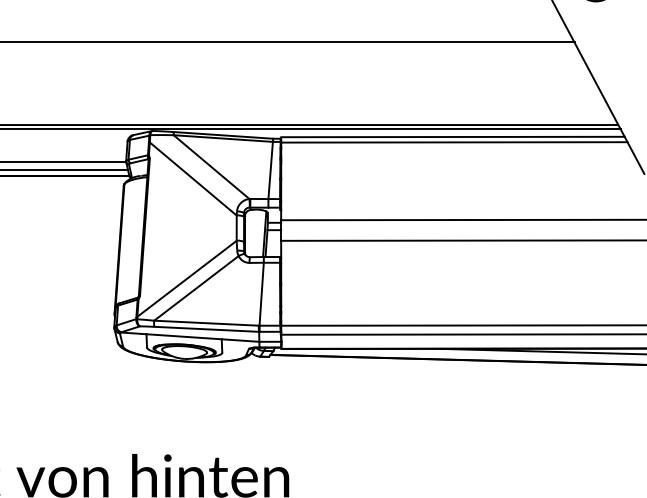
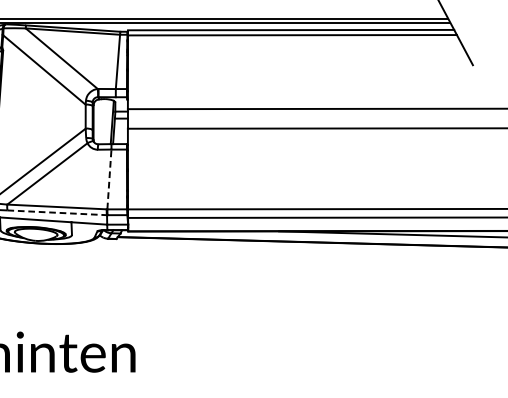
line: (261, 294) -> (109, 179), solid -> dashed
line: (207, 329) -> (57, 212), solid -> dashed

